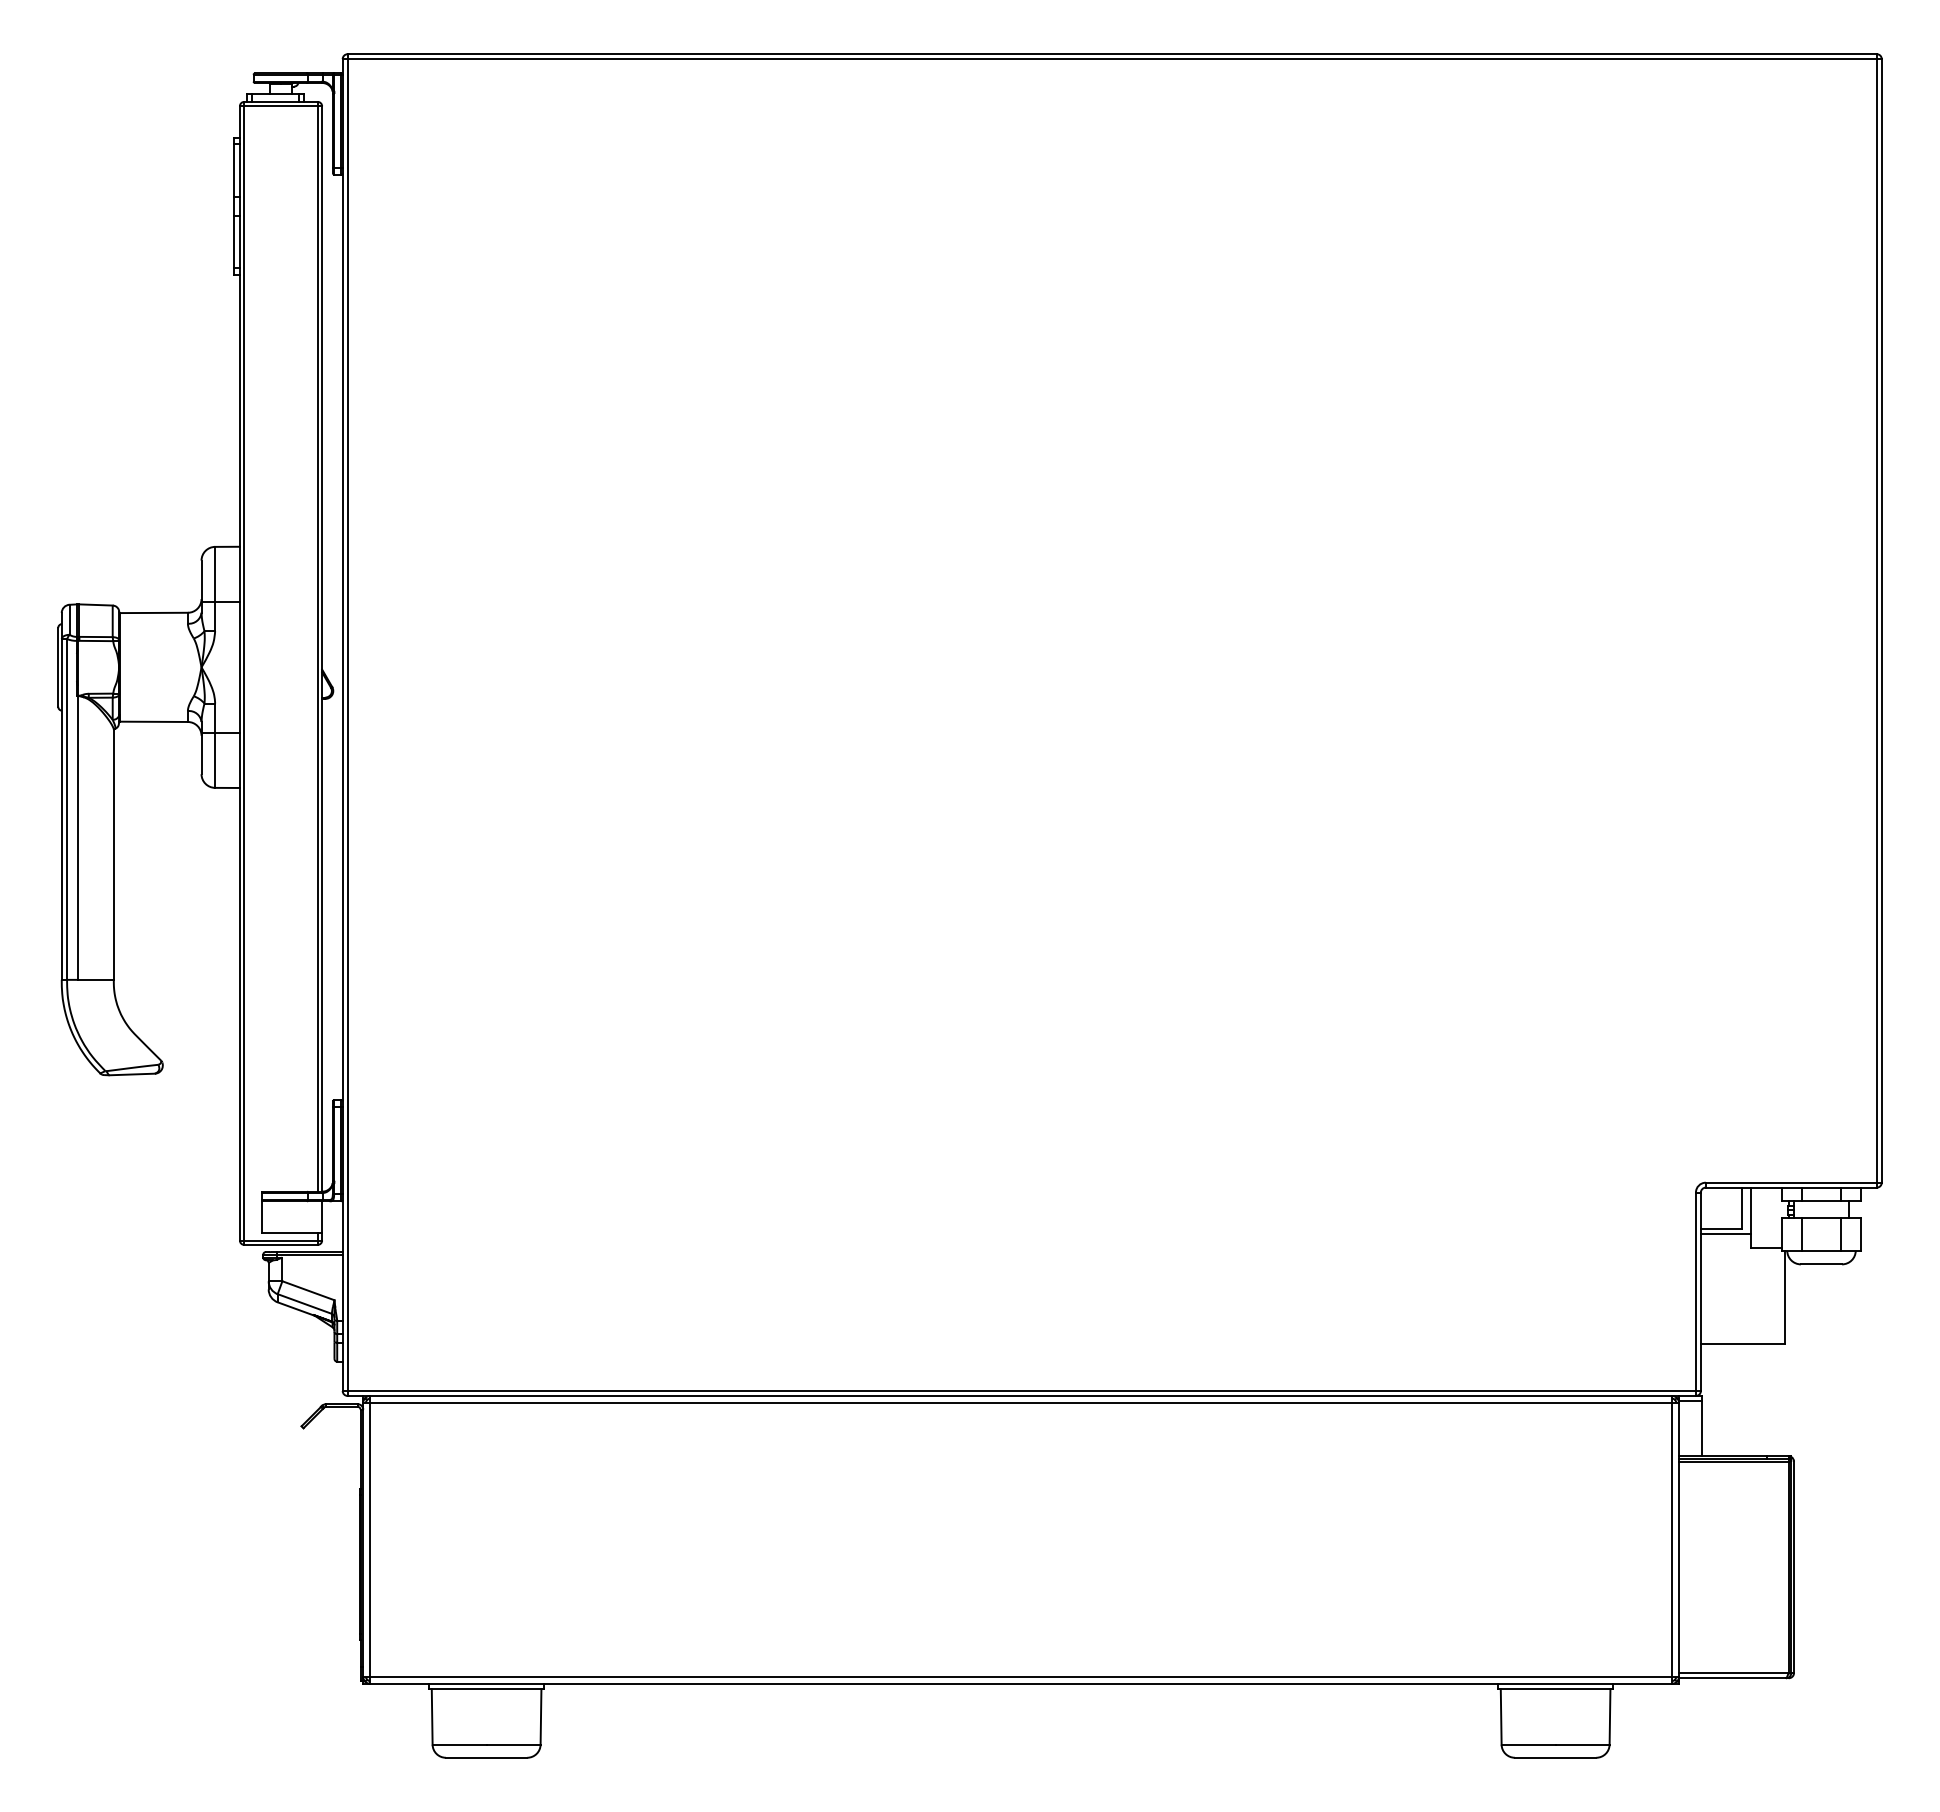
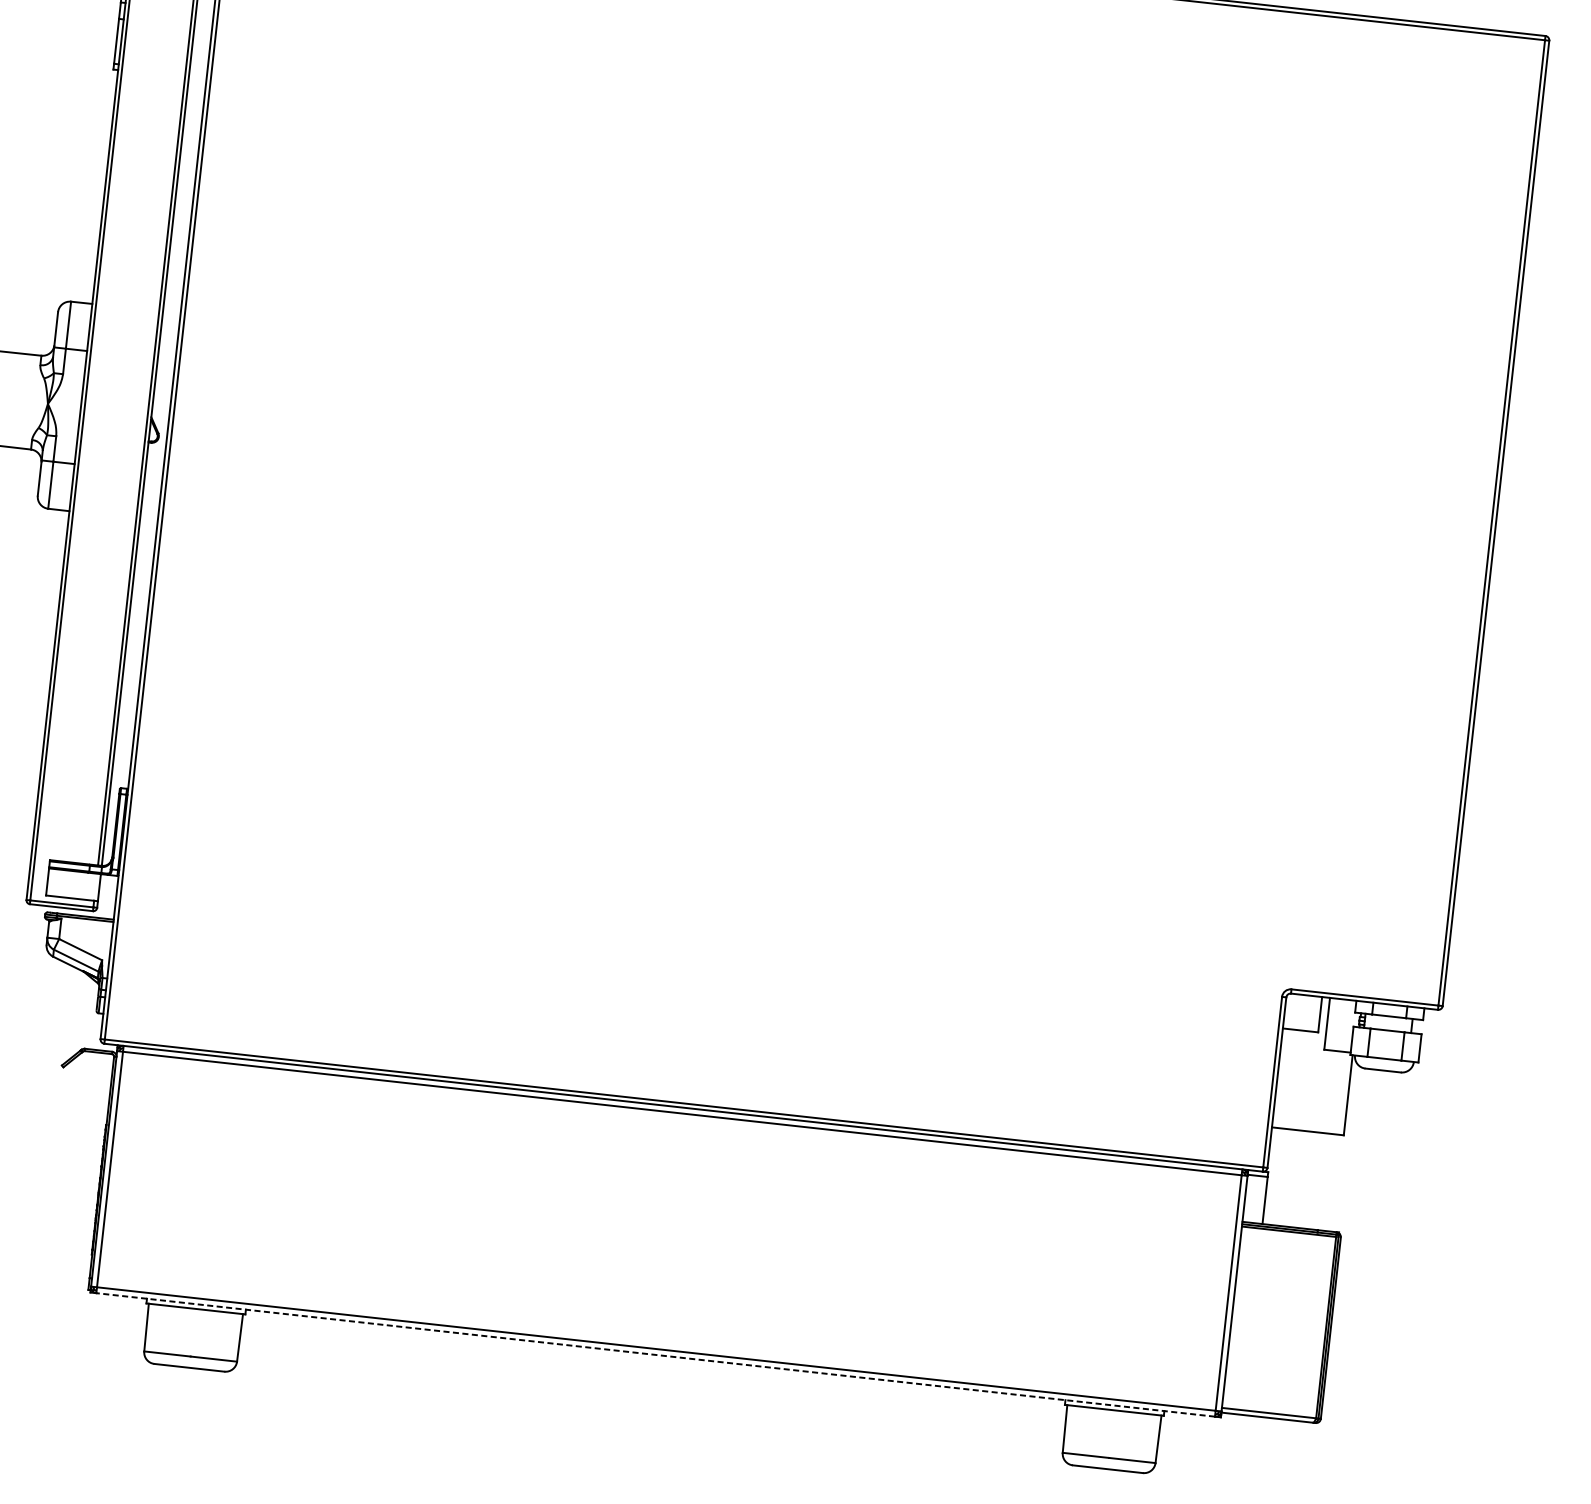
line: (1725, 1234) -> (1303, 1035), removed
line: (1021, 1683) -> (656, 1354), solid -> dashed

